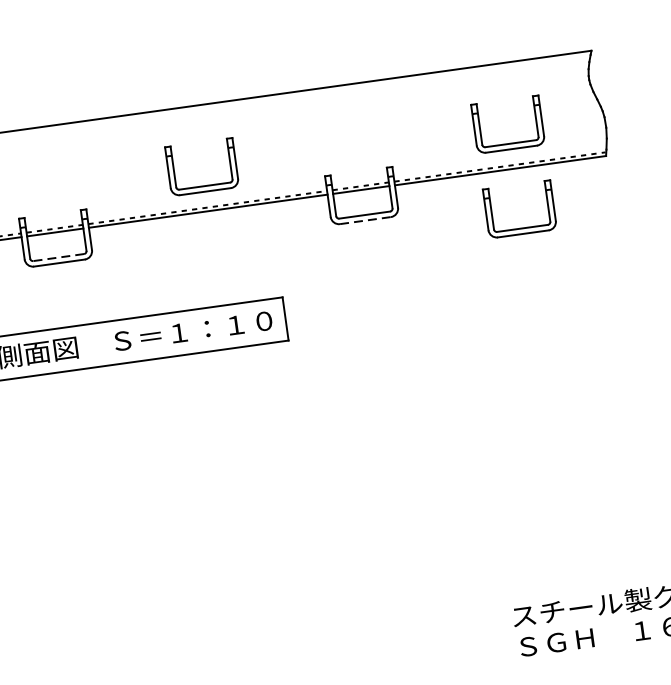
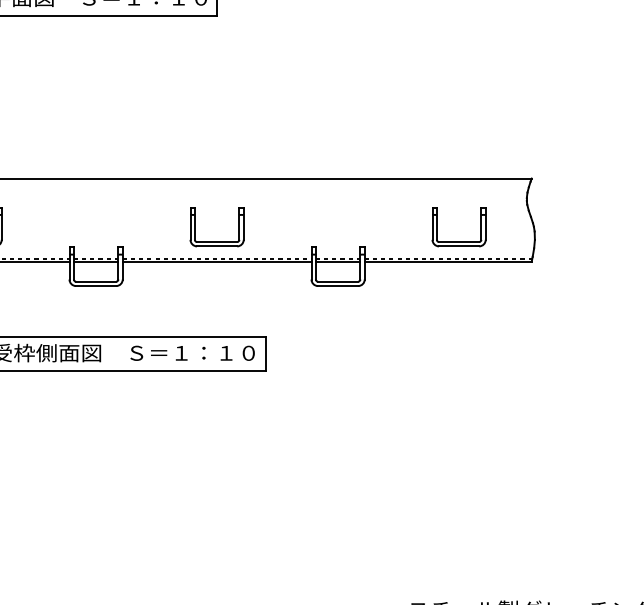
line: (366, 221) -> (338, 286), dashed -> solid
part: (521, 227) -> (458, 308), removed
line: (57, 257) -> (95, 281), dashed -> solid

